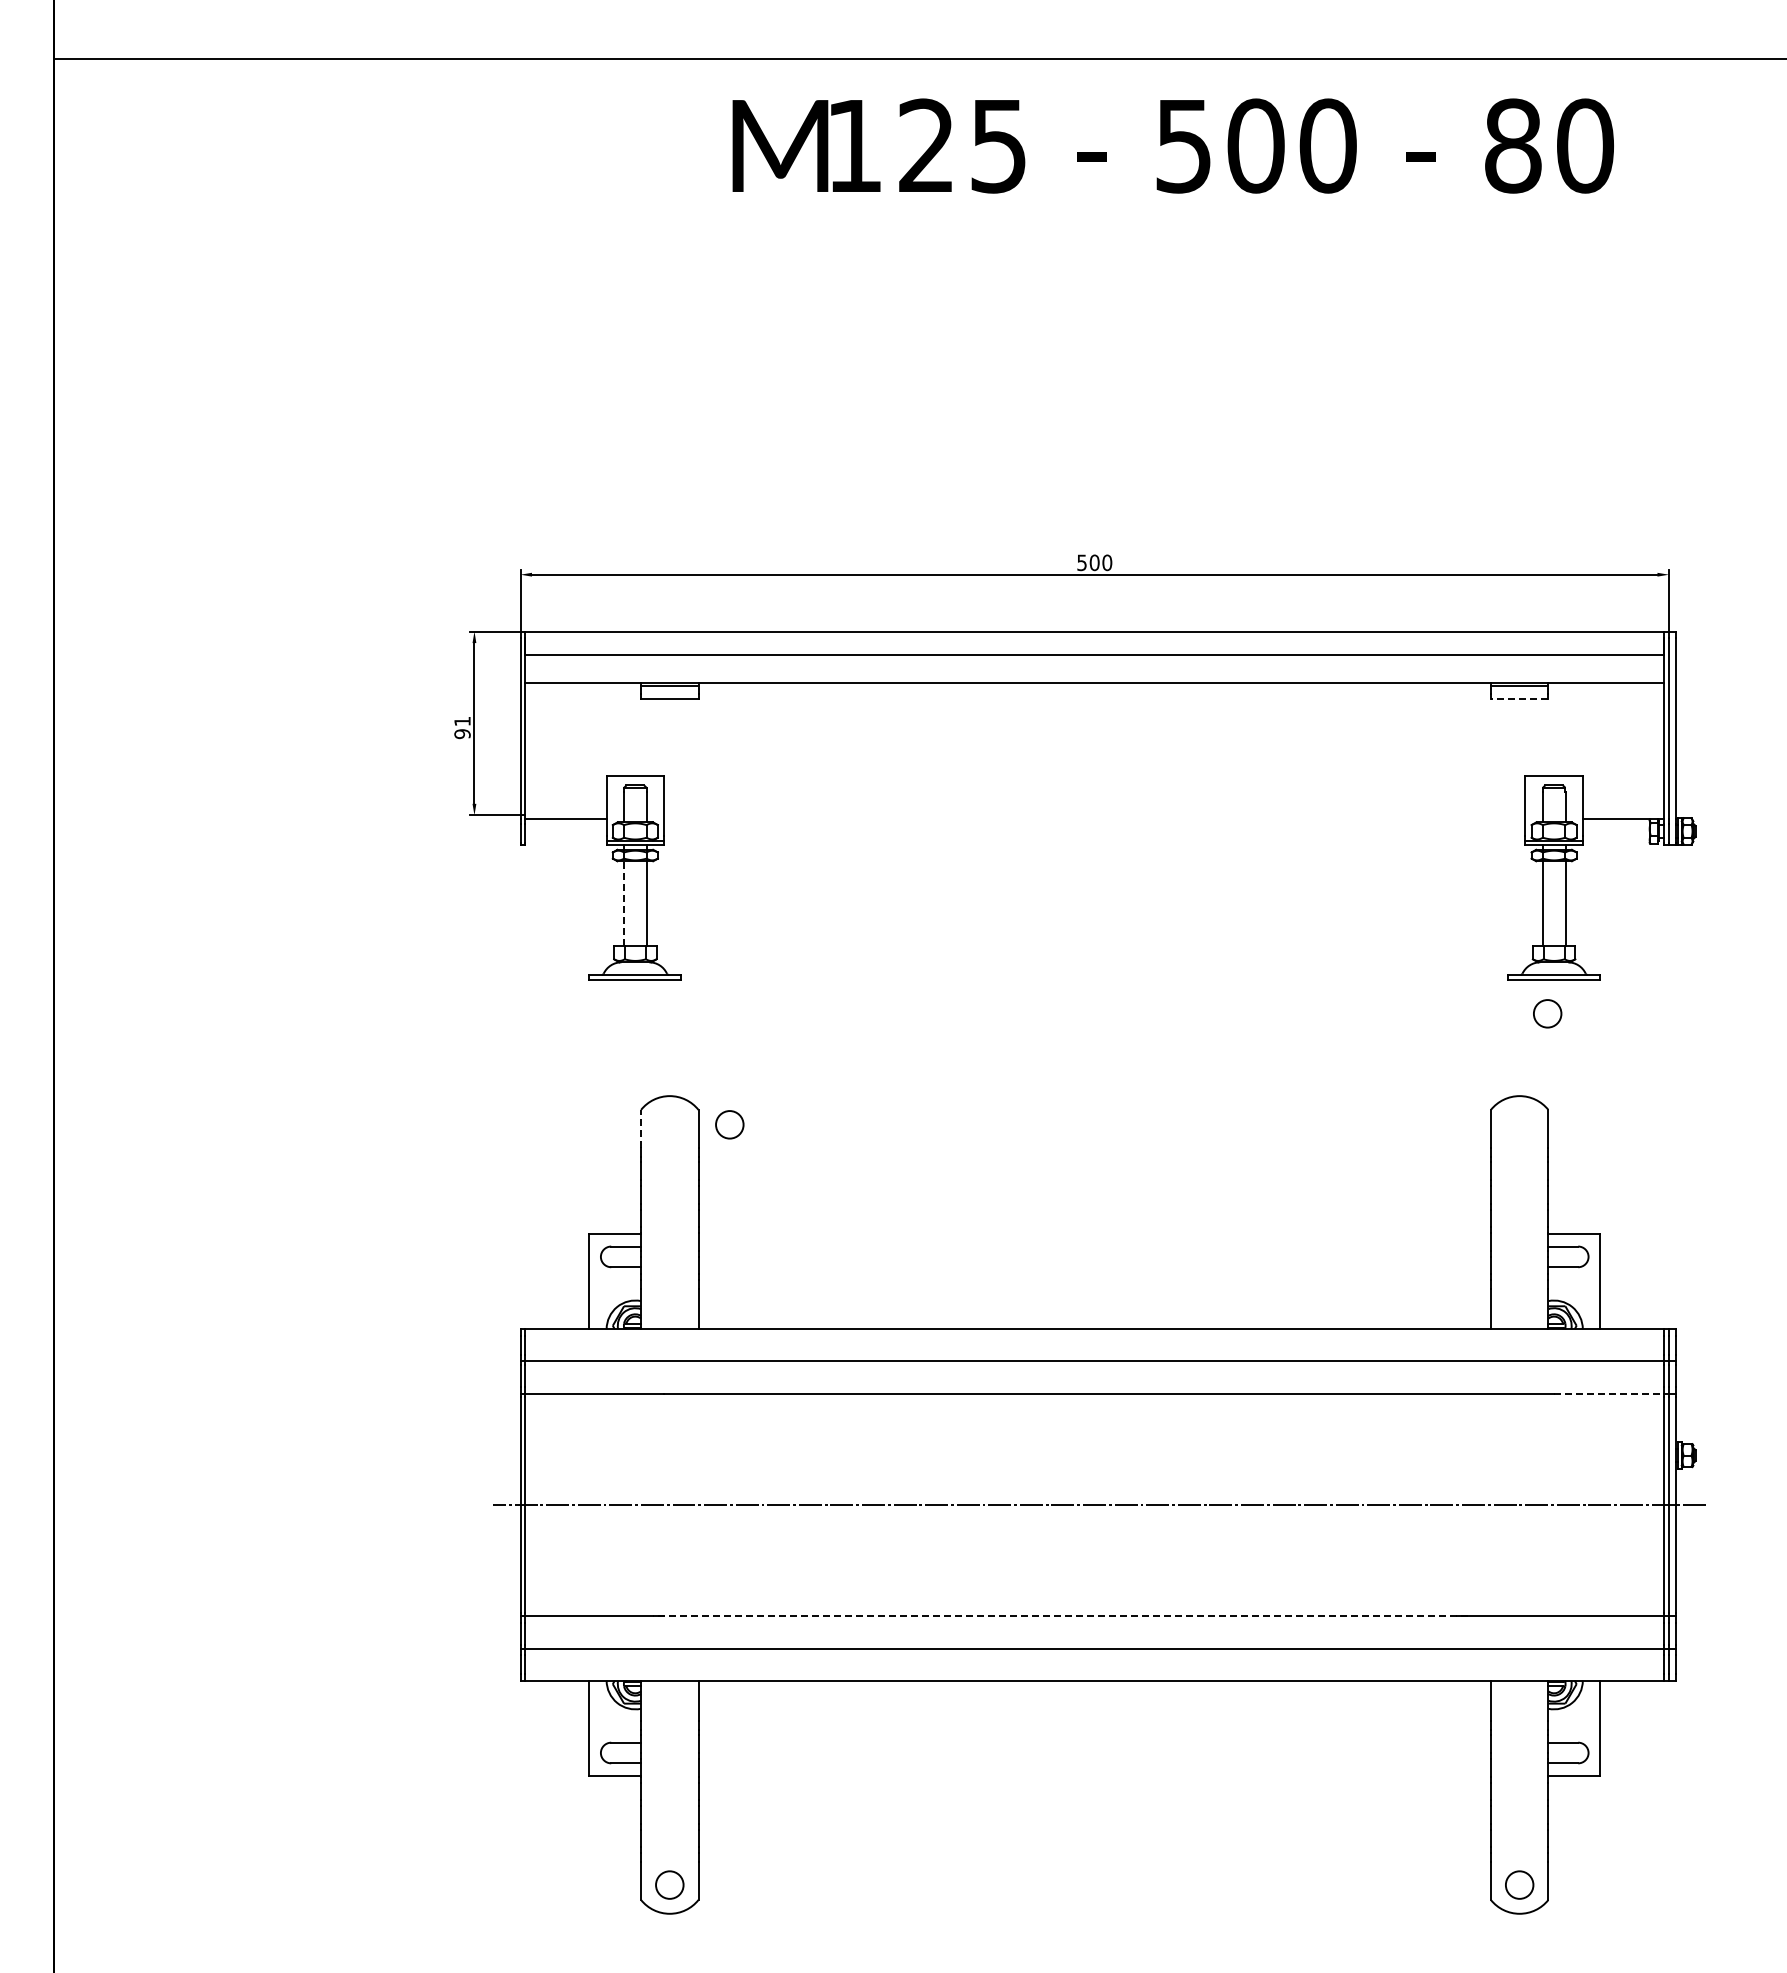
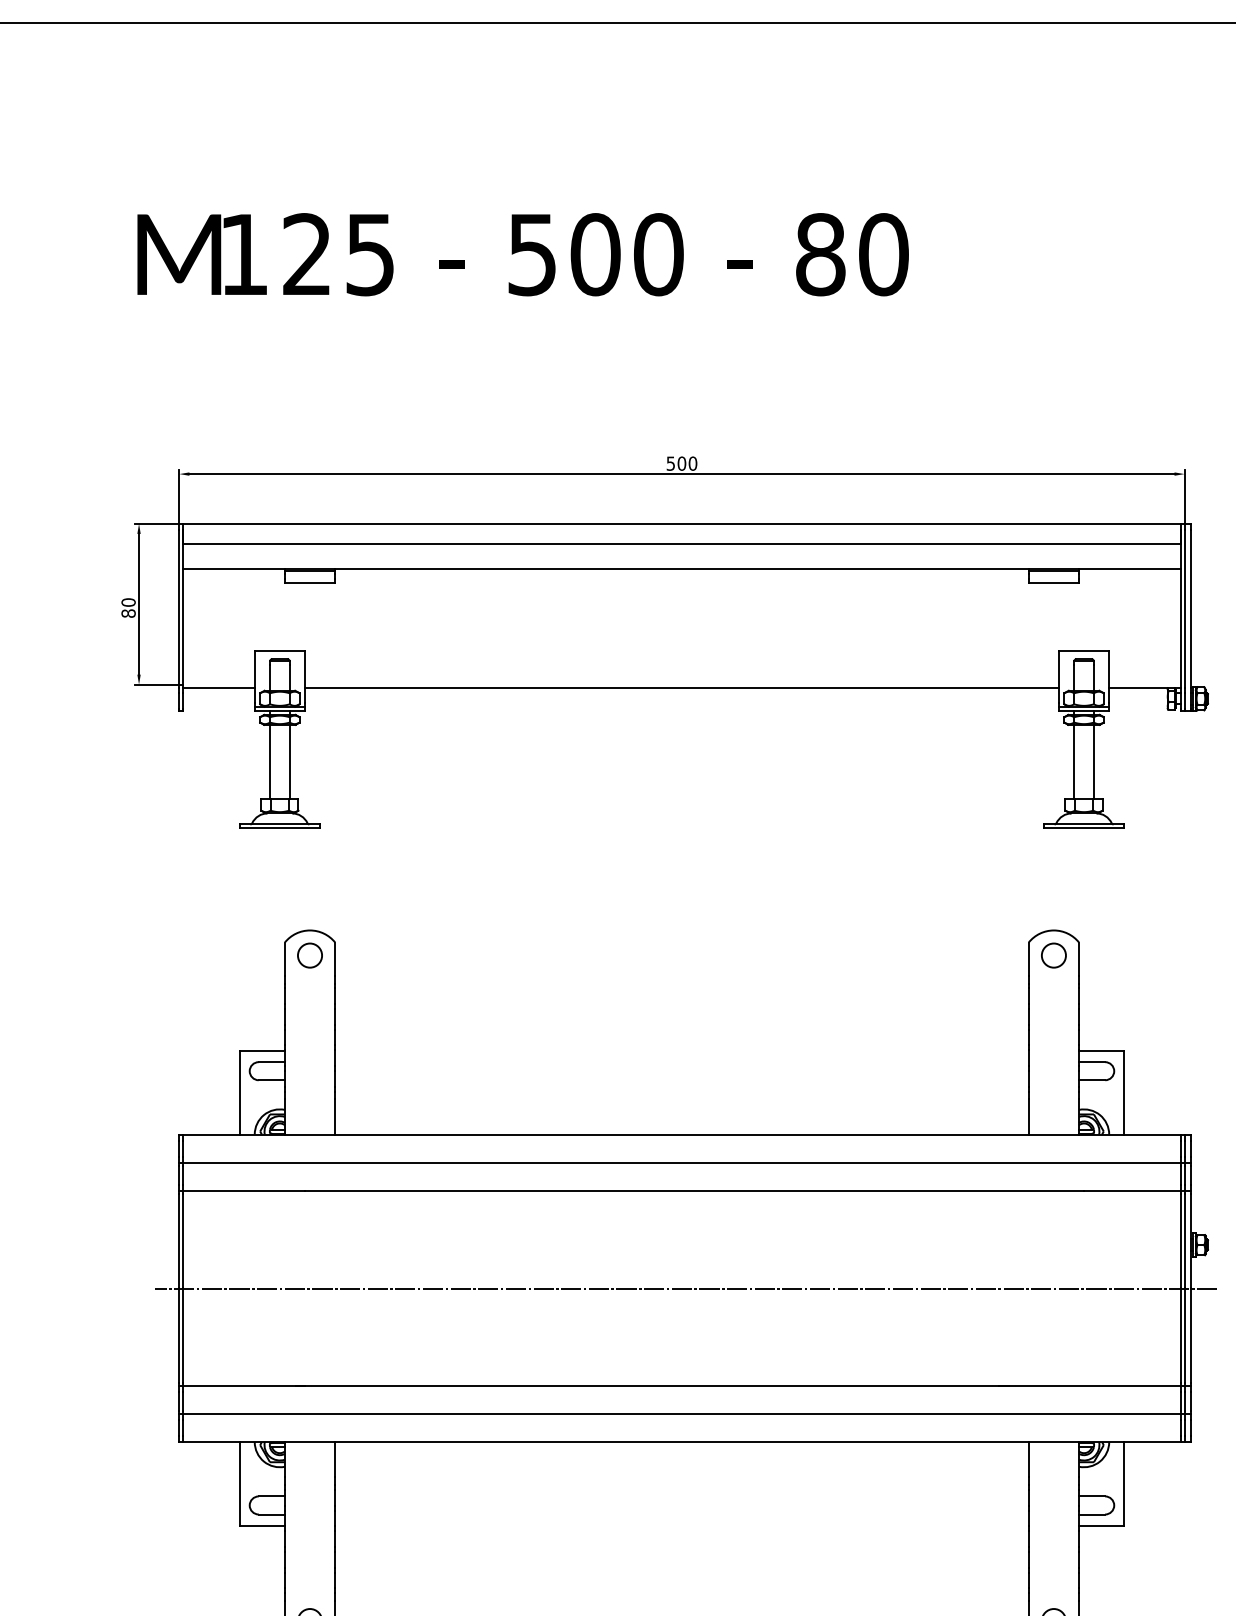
text: (1172, 145) -> (522, 254), moved
line: (1519, 698) -> (1053, 582), dashed -> solid
text: (462, 727) -> (128, 607), 91 -> 80
line: (1094, 818) -> (681, 687), added
line: (623, 903) -> (269, 761), dashed -> solid
circle: (1547, 1013) -> (1053, 955), moved
circle: (729, 1124) -> (309, 955), moved
line: (641, 1128) -> (285, 958), dashed -> solid
line: (1609, 1393) -> (1132, 1190), dashed -> solid
line: (1060, 1616) -> (652, 1385), dashed -> solid

